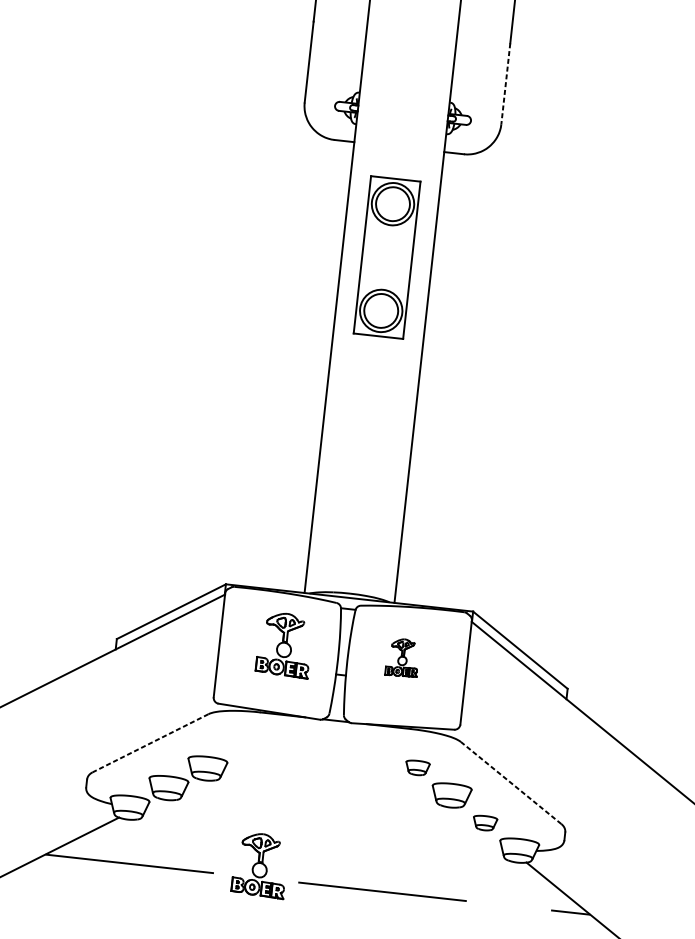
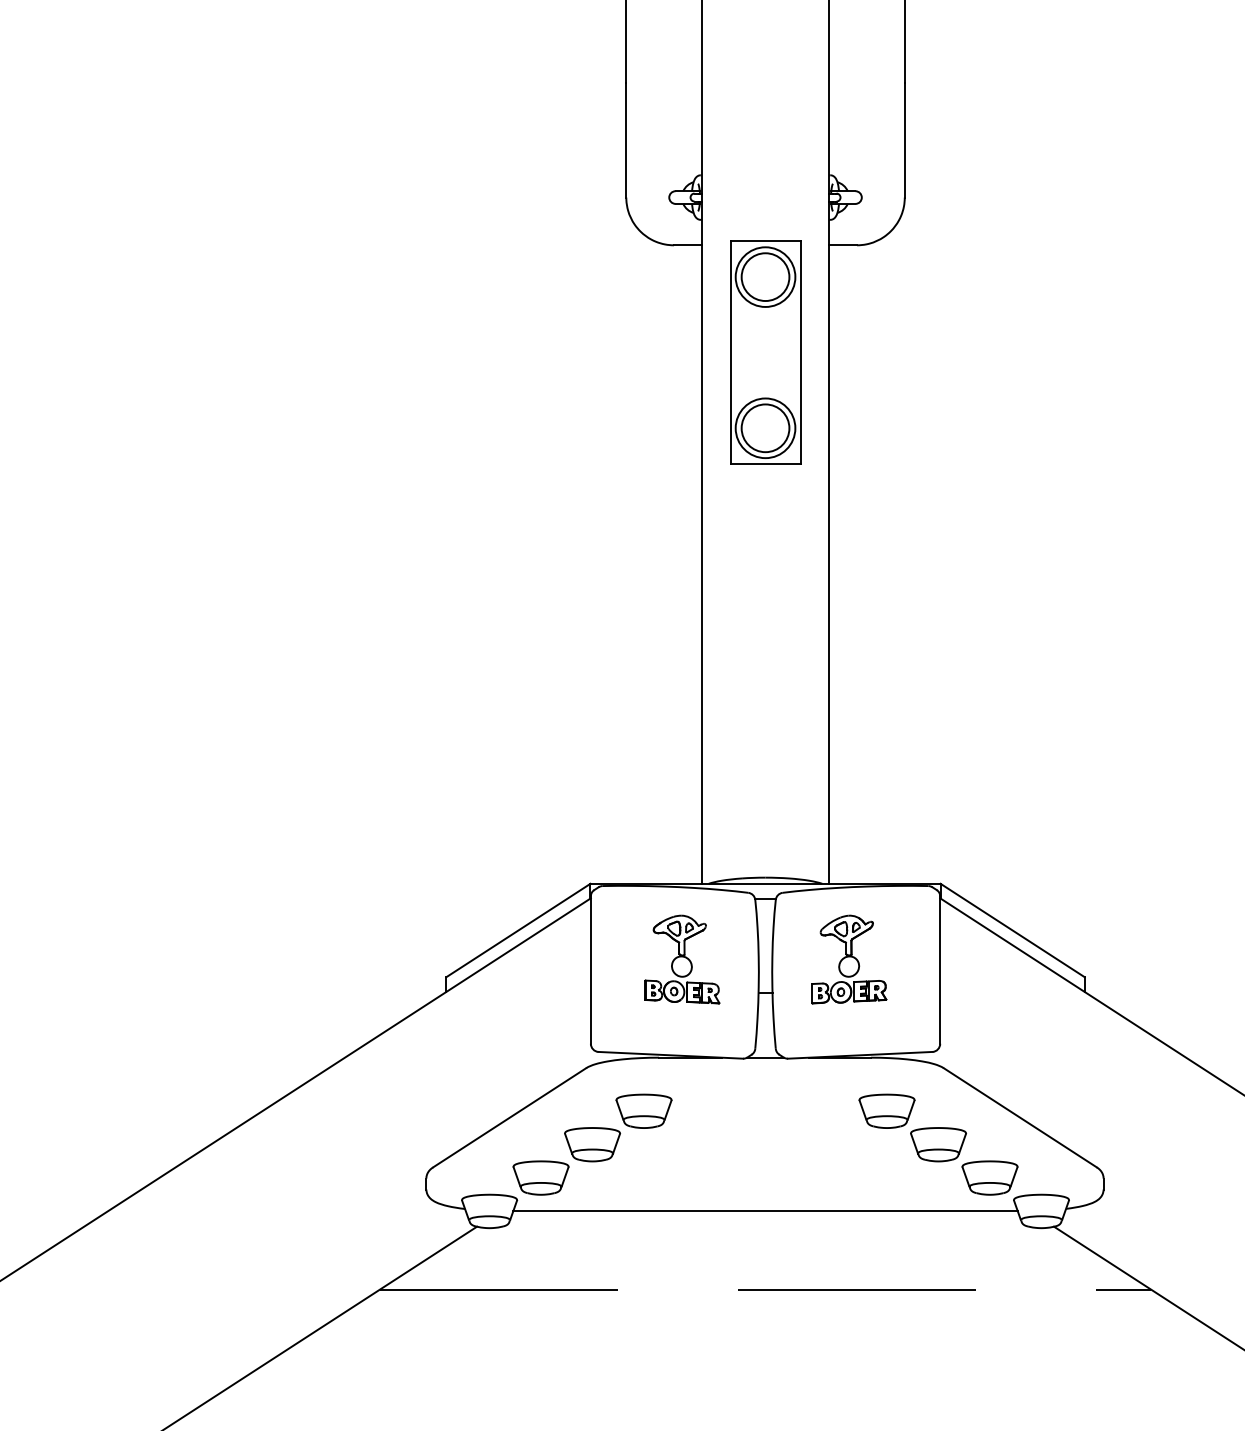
line: (505, 83) -> (904, 140), dashed -> solid
part: (387, 257) -> (765, 352), moved
part: (402, 657) -> (849, 959), size x1.67
line: (150, 743) -> (509, 1118), dashed -> solid
part: (245, 748) -> (643, 1110), added
part: (417, 767) -> (886, 1110), size x1.67
line: (510, 782) -> (1019, 1117), dashed -> solid
part: (484, 822) -> (989, 1177), size x1.67
line: (323, 829) -> (765, 1211), added
part: (260, 865) -> (682, 1271), removed

